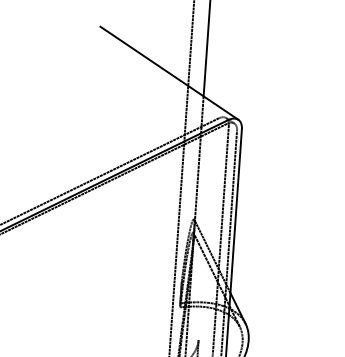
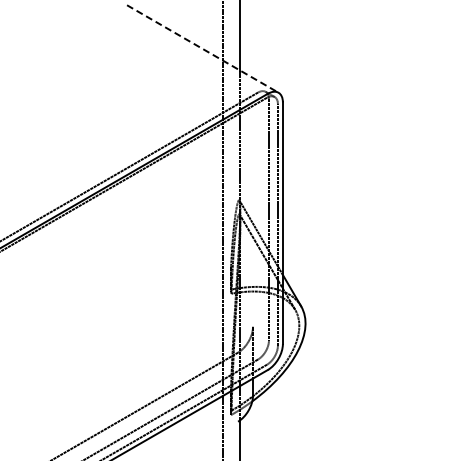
line: (170, 73) -> (203, 49), solid -> dashed

